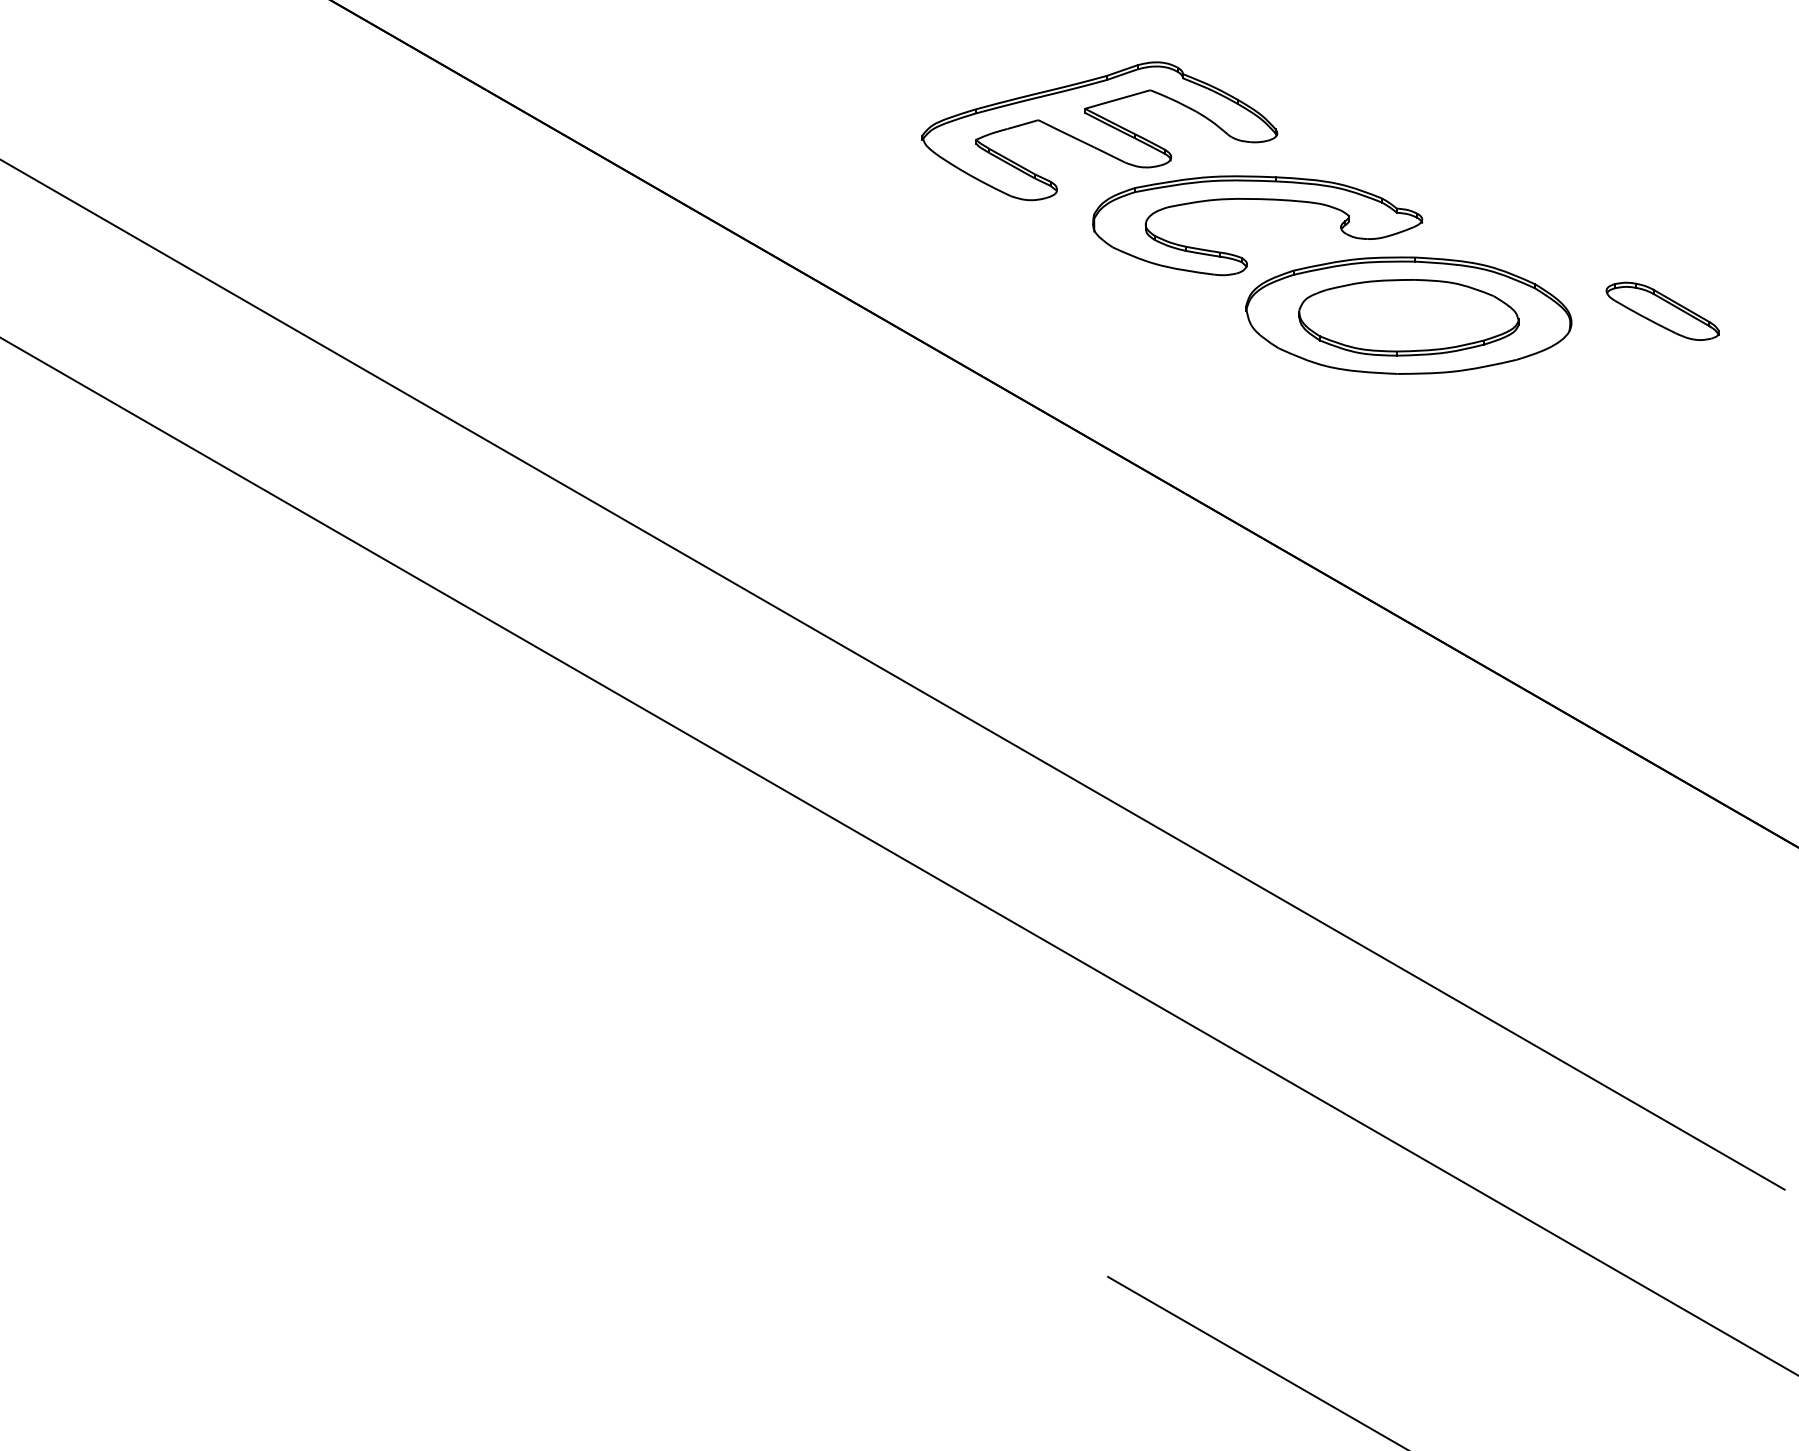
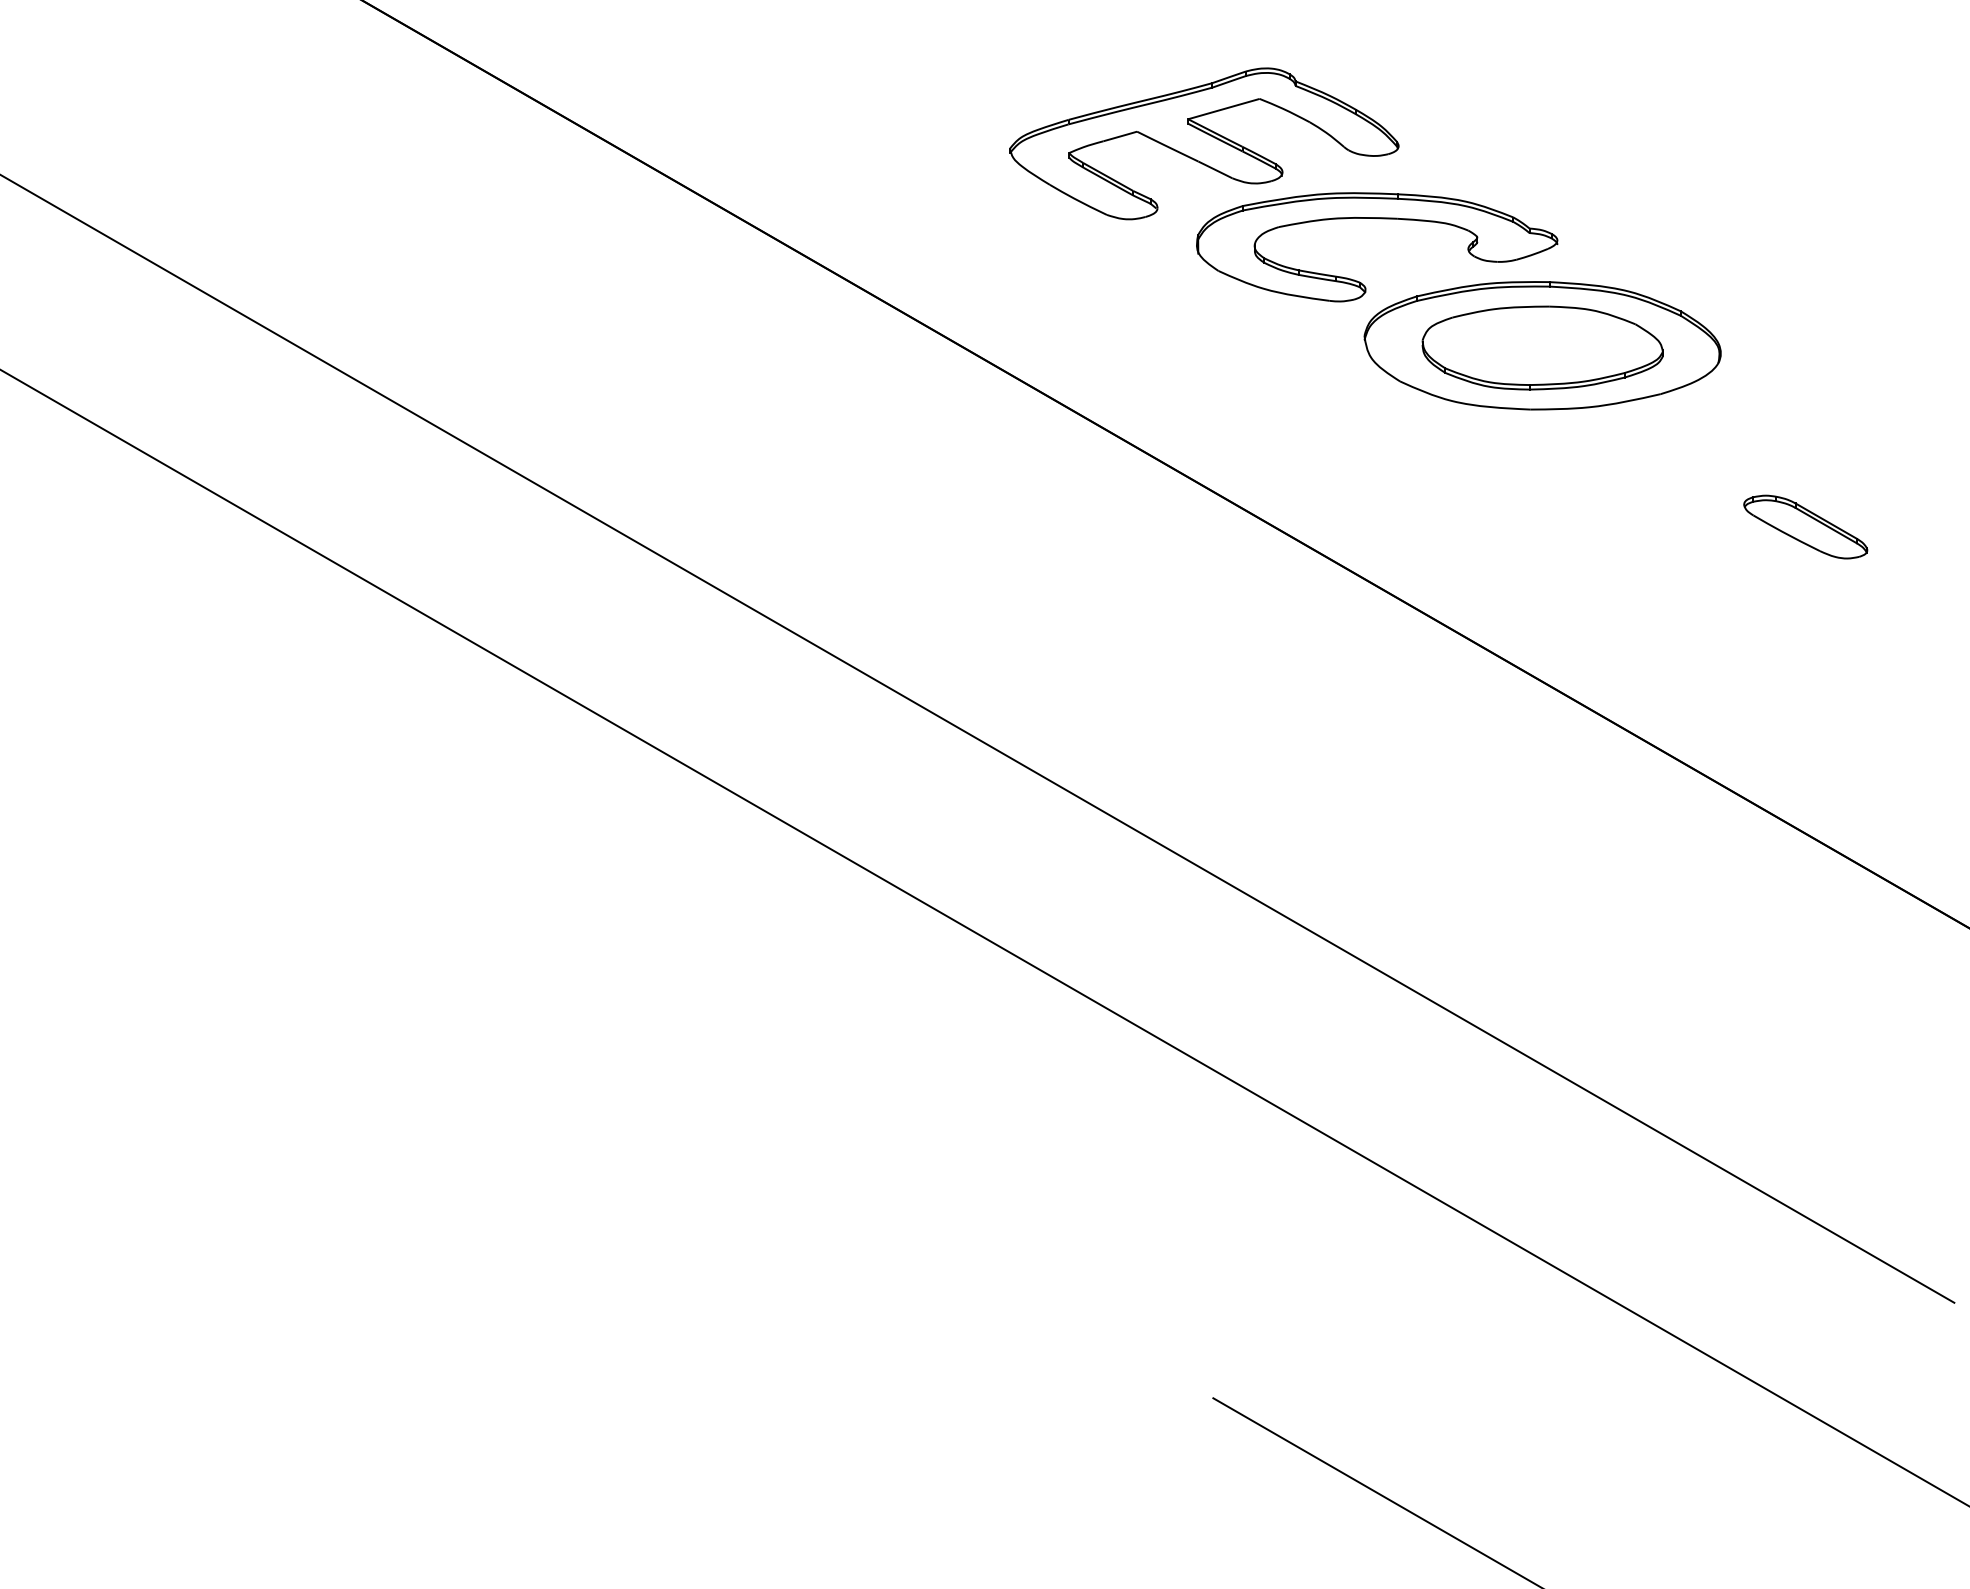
part: (1662, 310) -> (1805, 526), moved

